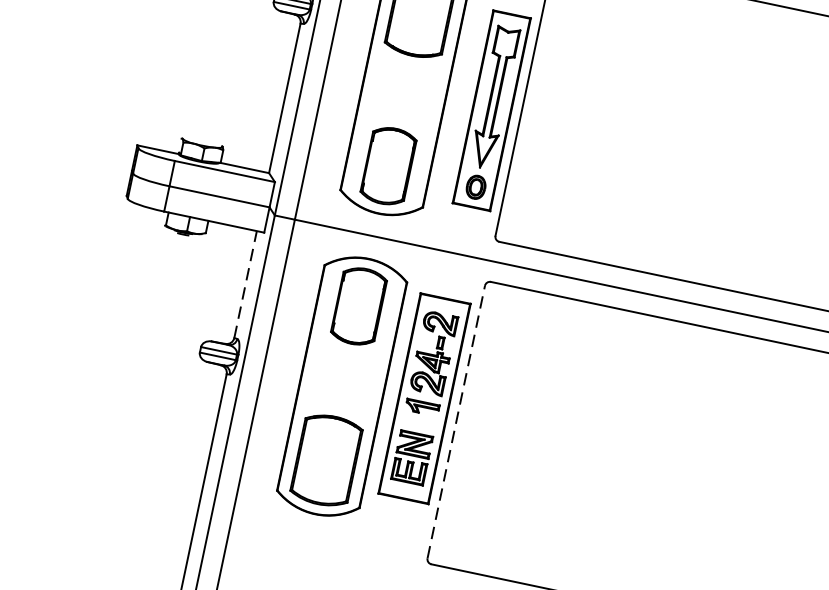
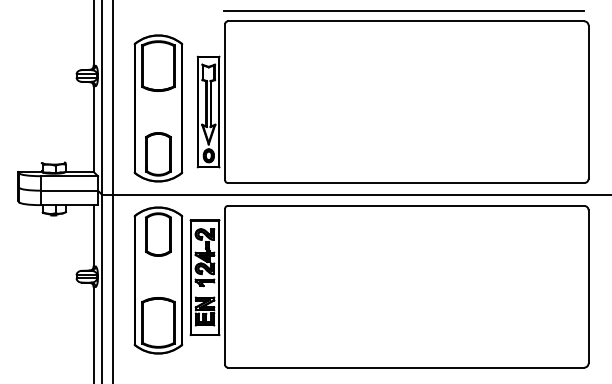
line: (245, 284) -> (93, 235), dashed -> solid
line: (457, 421) -> (225, 286), dashed -> solid

